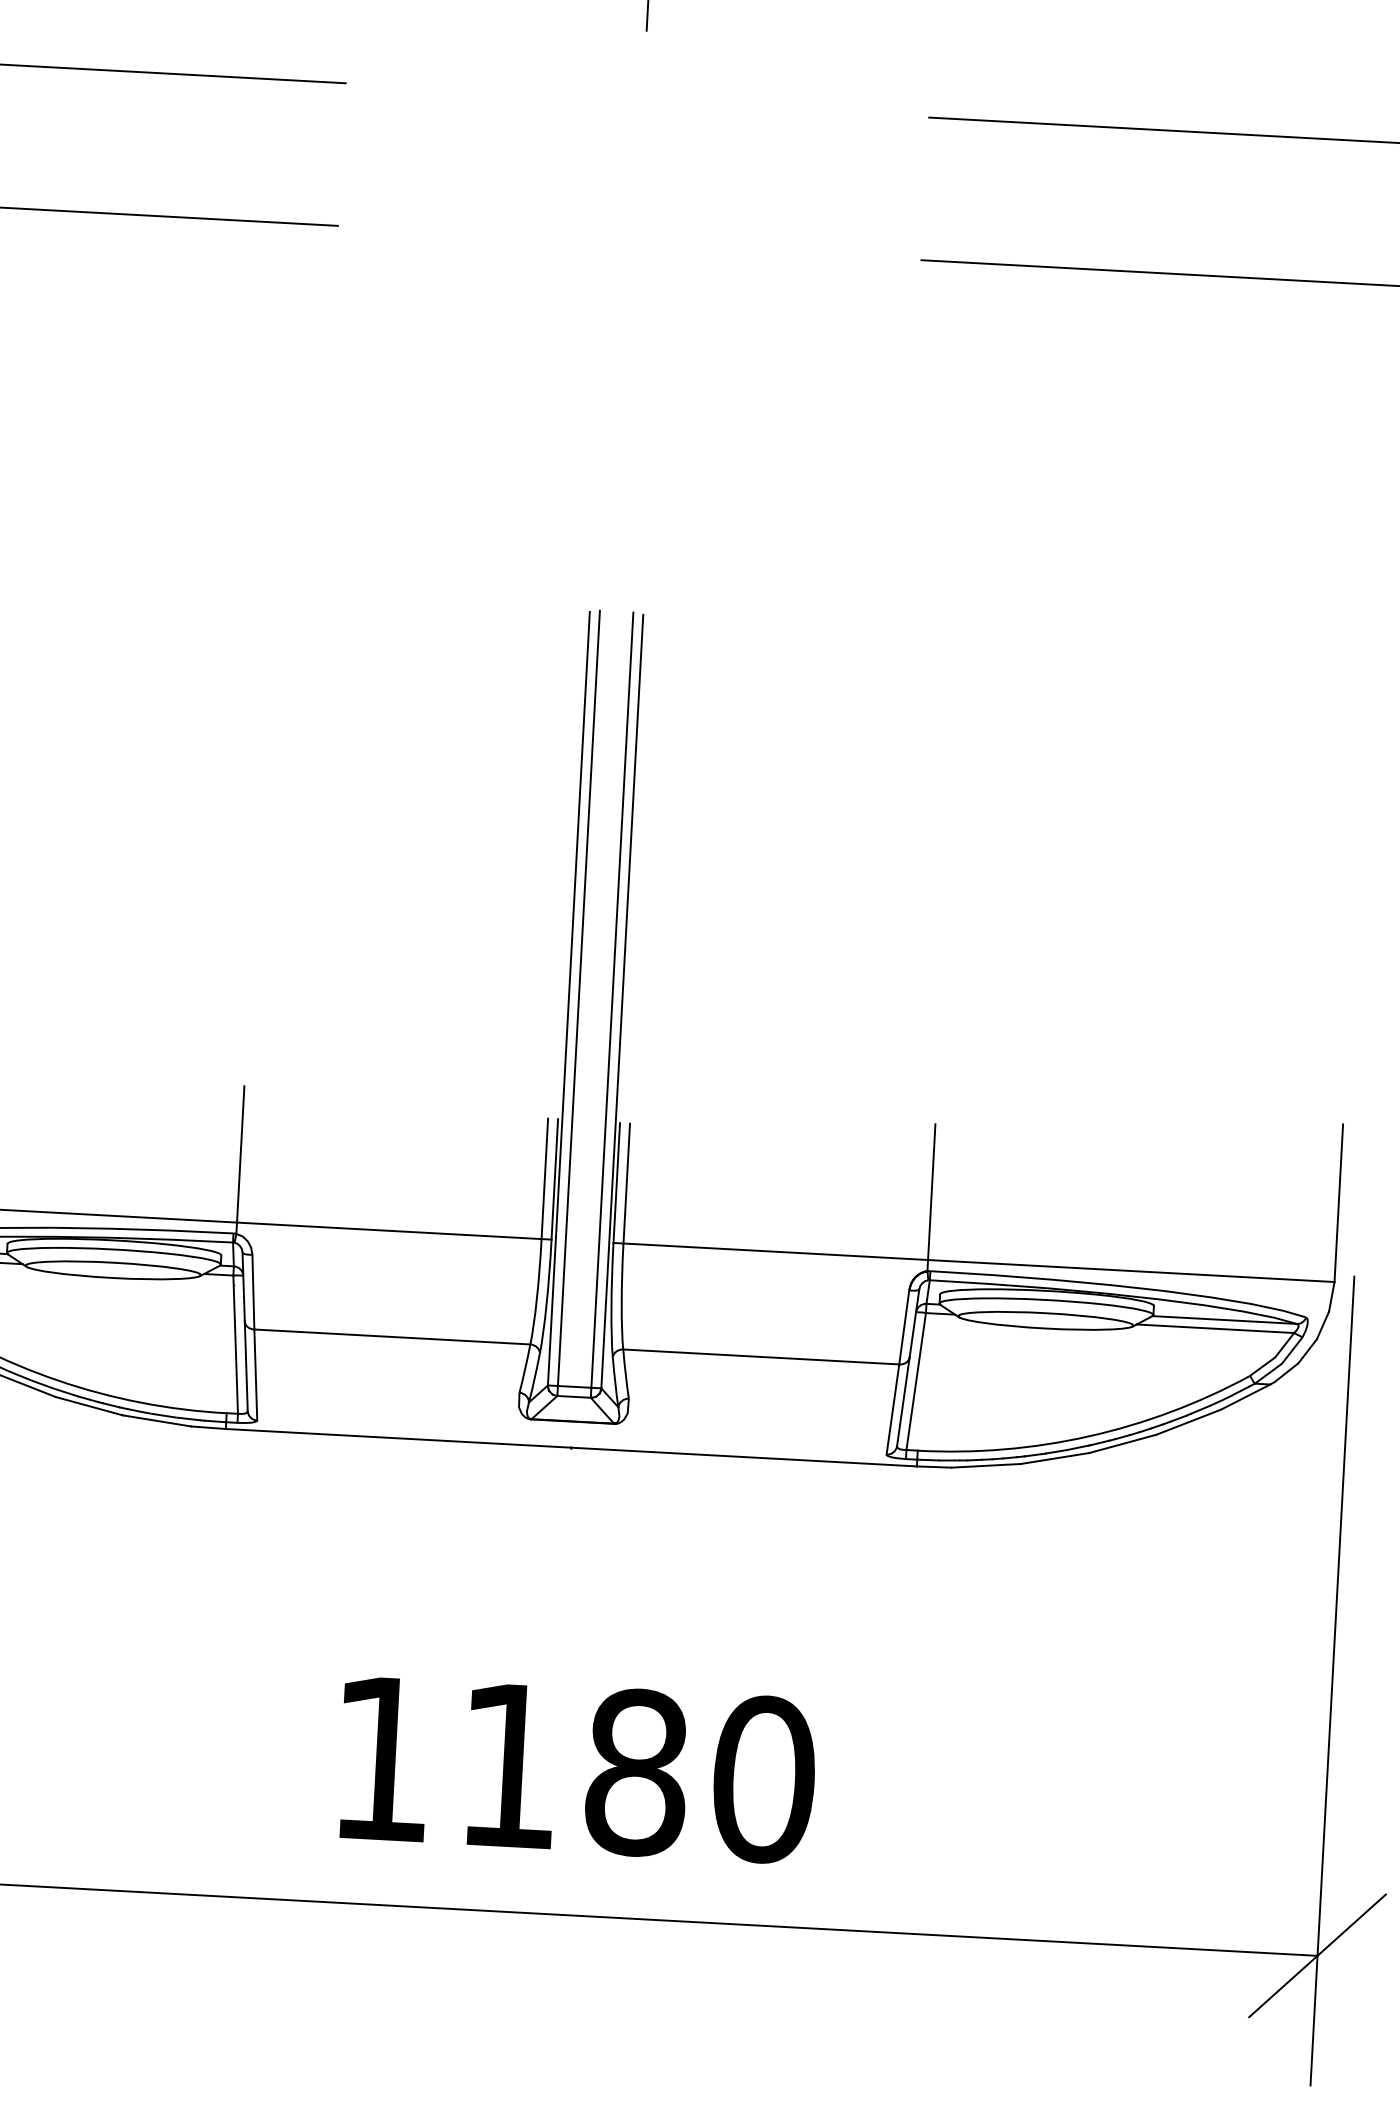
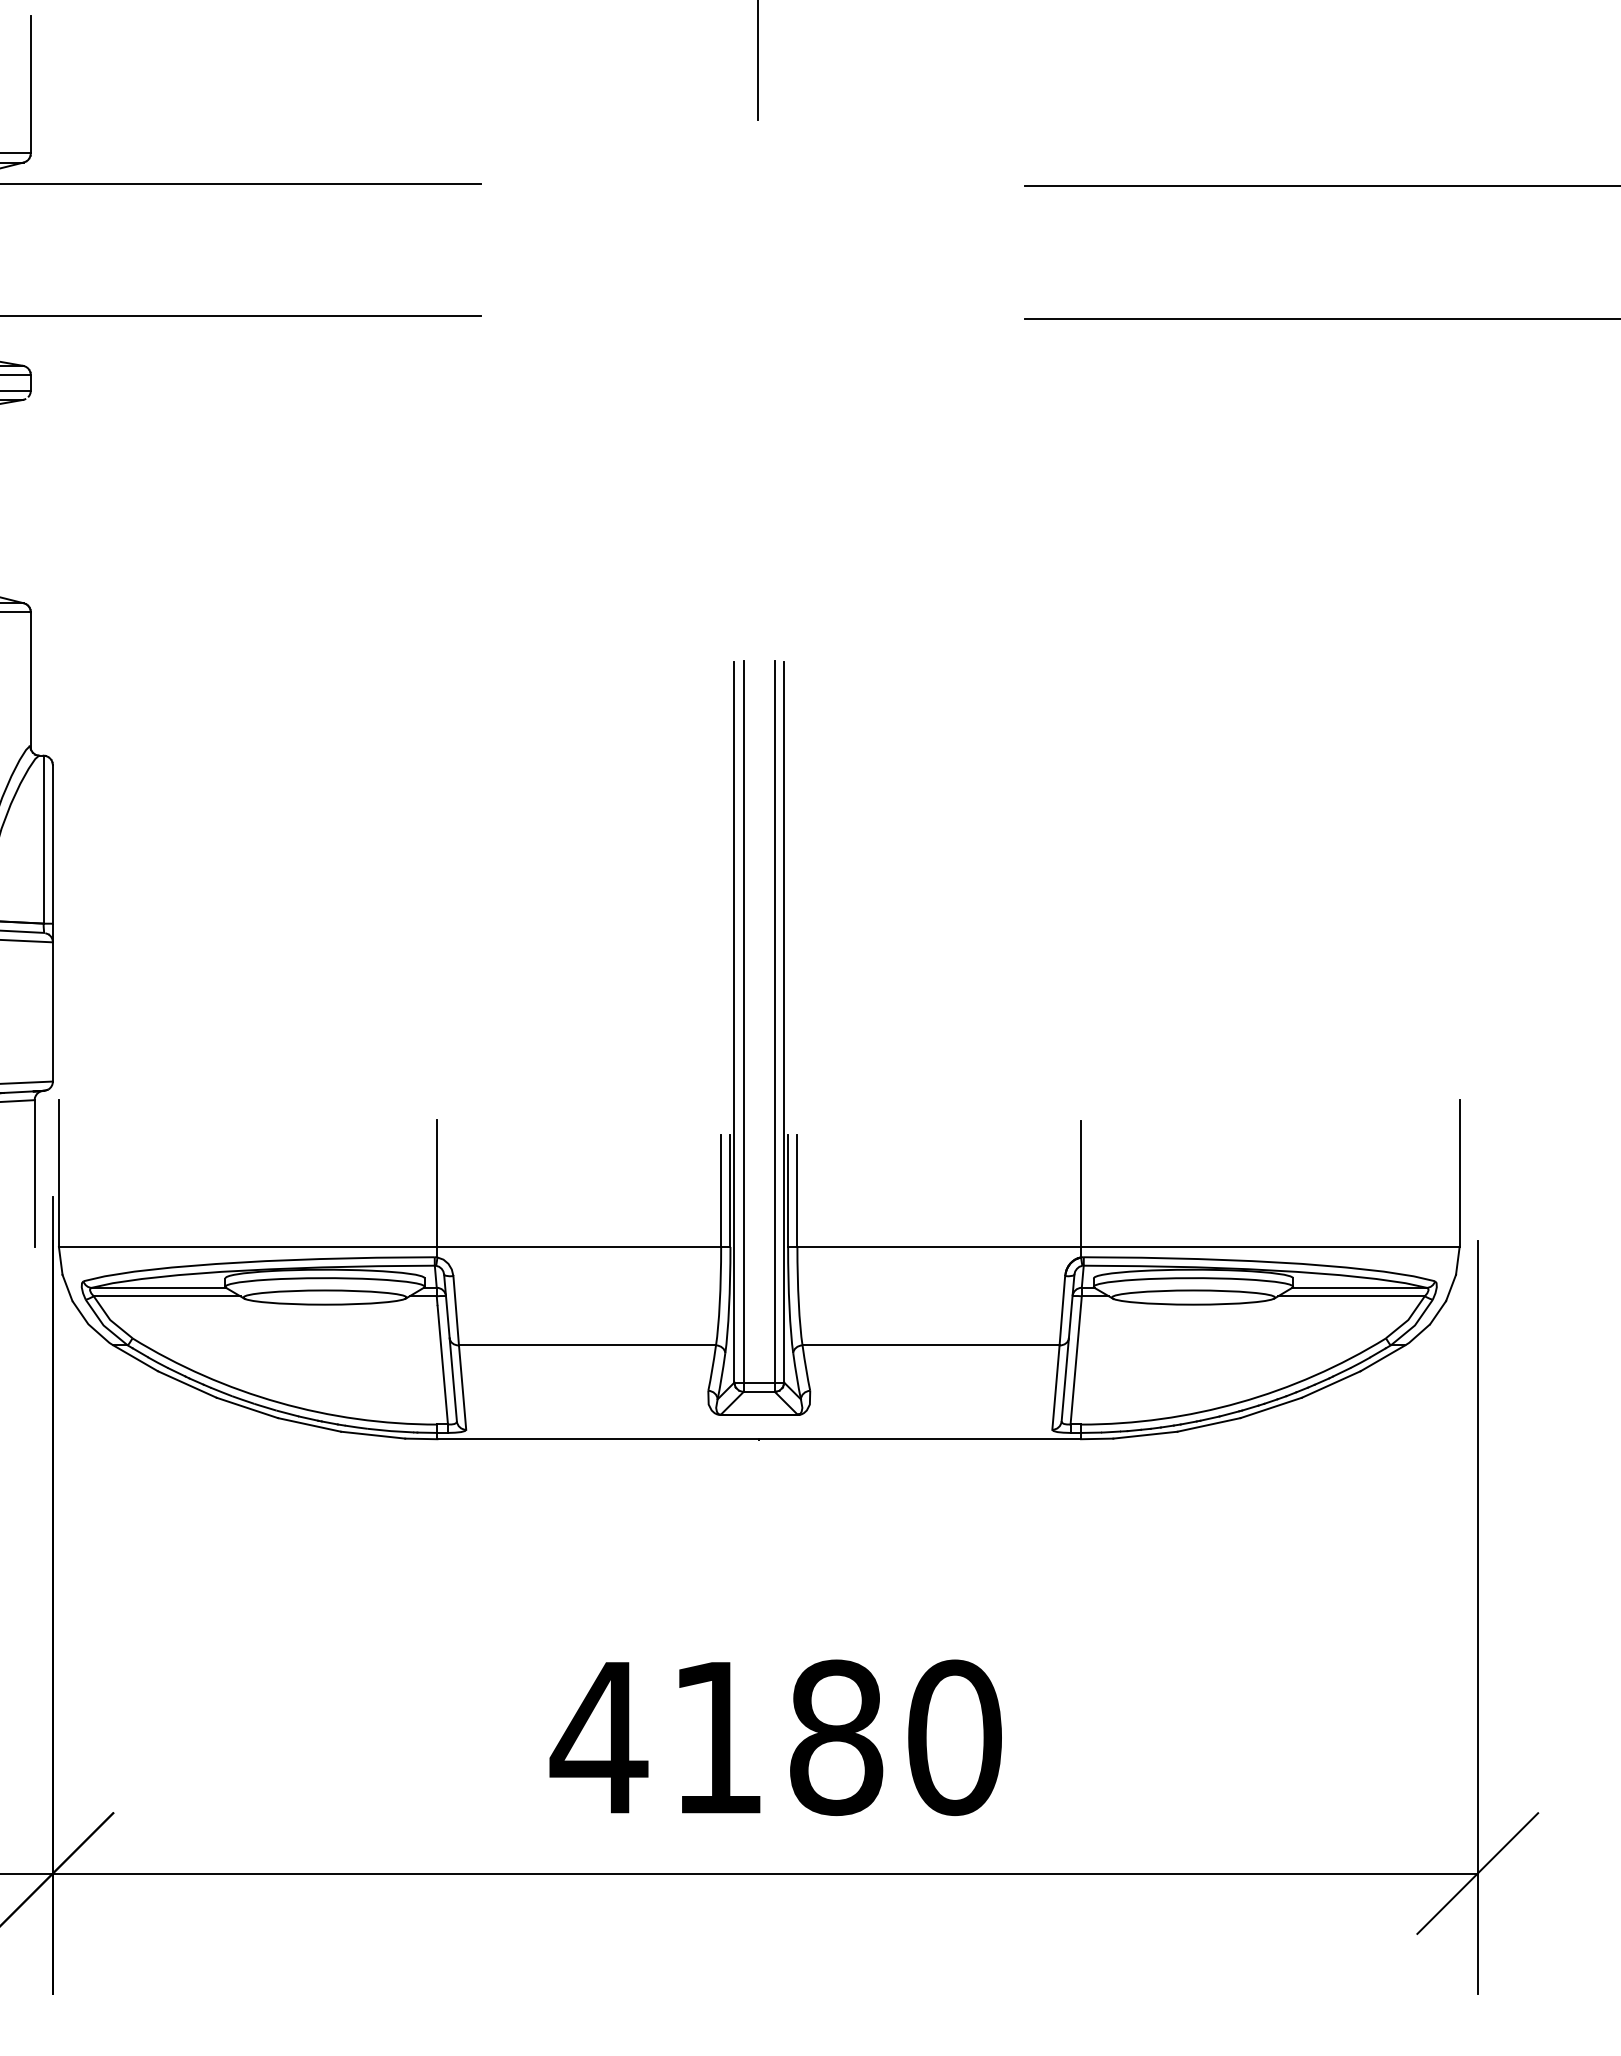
text: (381, 1758) -> (598, 1737), 1180 -> 4180

